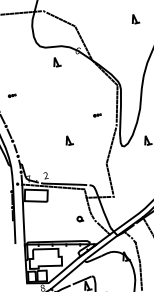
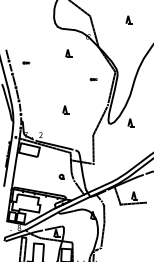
part: (134, 18) -> (128, 19), moved
part: (56, 62) -> (68, 53), moved
part: (97, 115) -> (93, 79), moved

